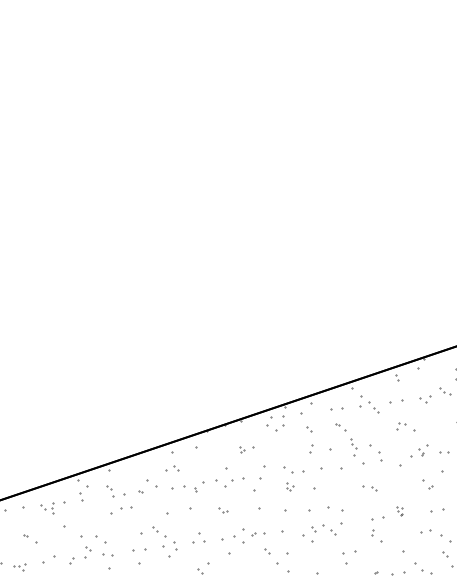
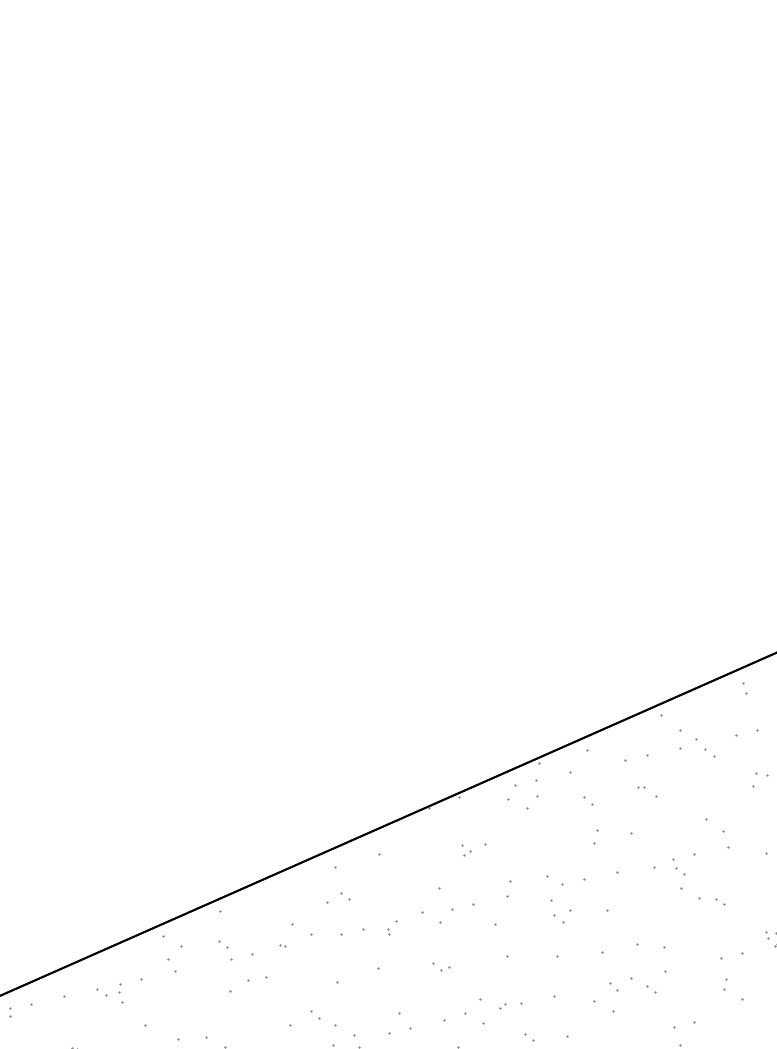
part: (353, 447) -> (678, 874), moved
part: (262, 472) -> (508, 889), size x0.62
part: (289, 486) -> (561, 911), size x1.67
part: (199, 487) -> (392, 928), size x0.62

